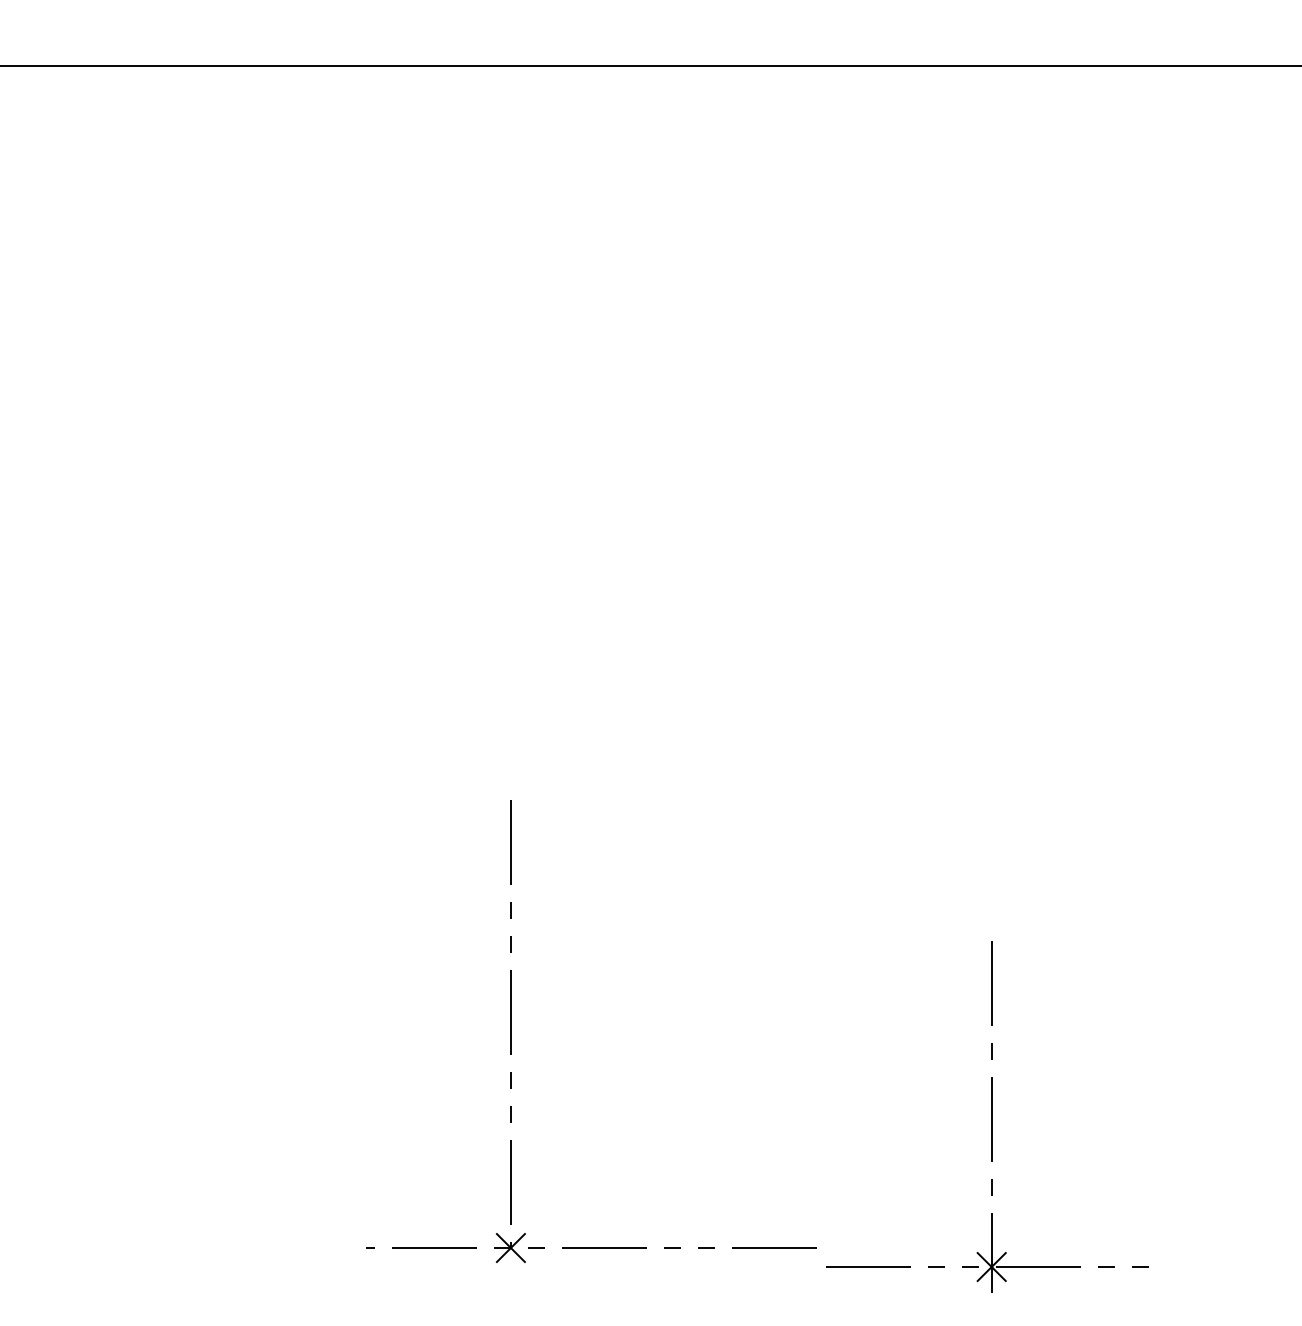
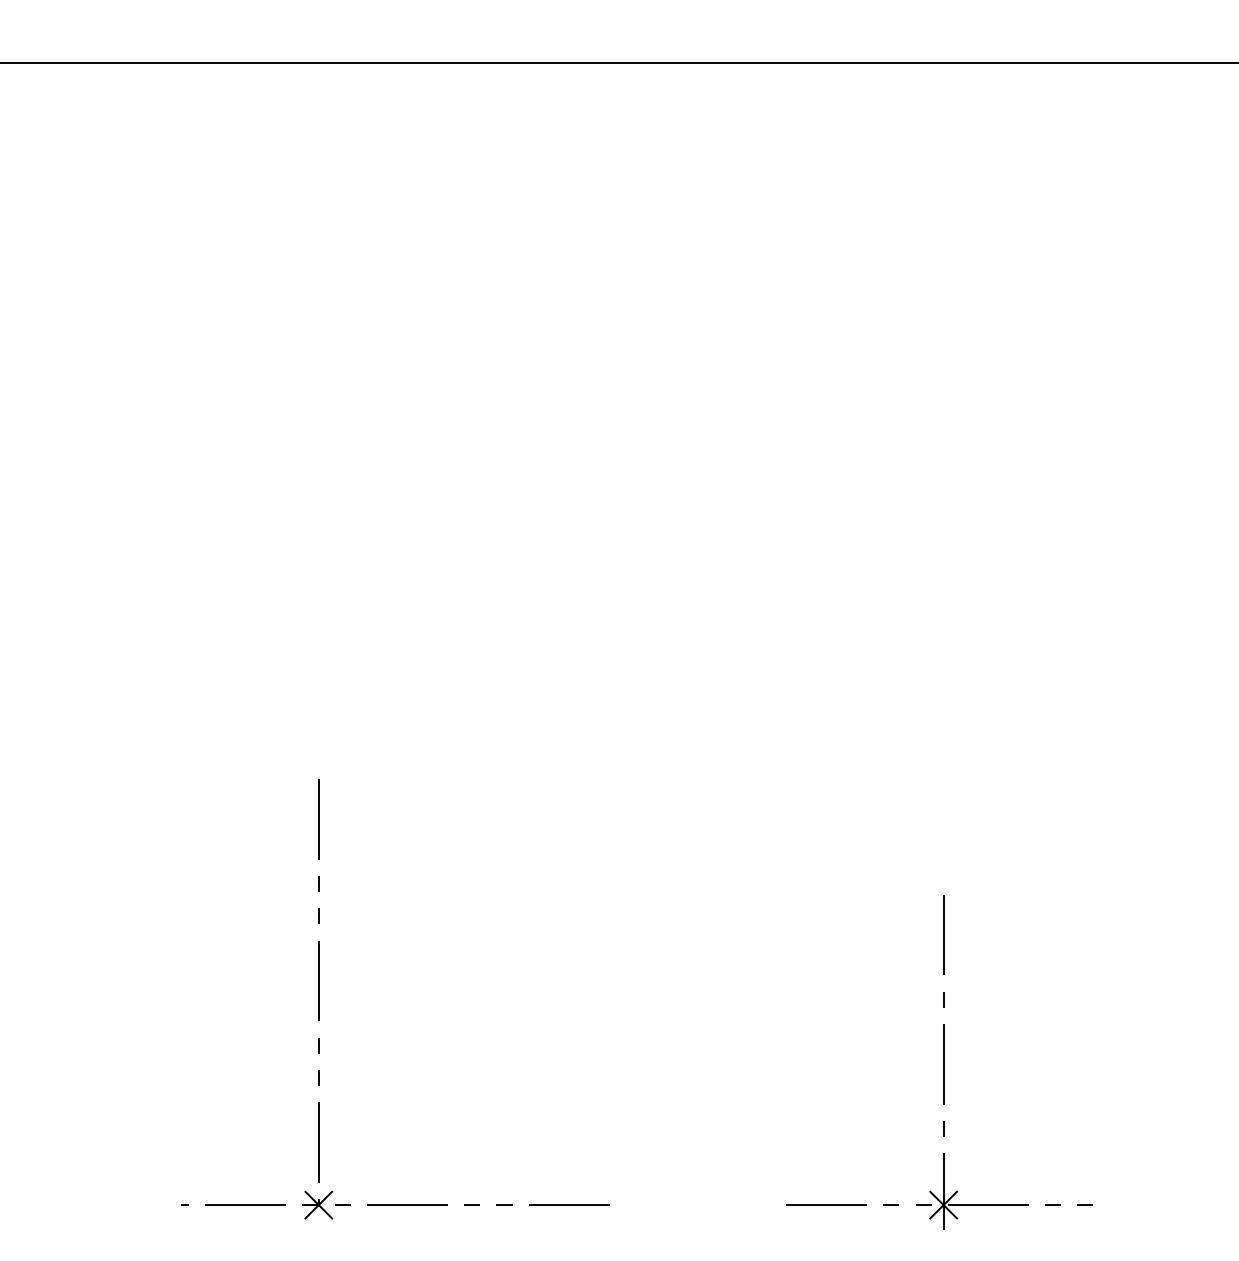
part: (511, 1031) -> (319, 999), moved

